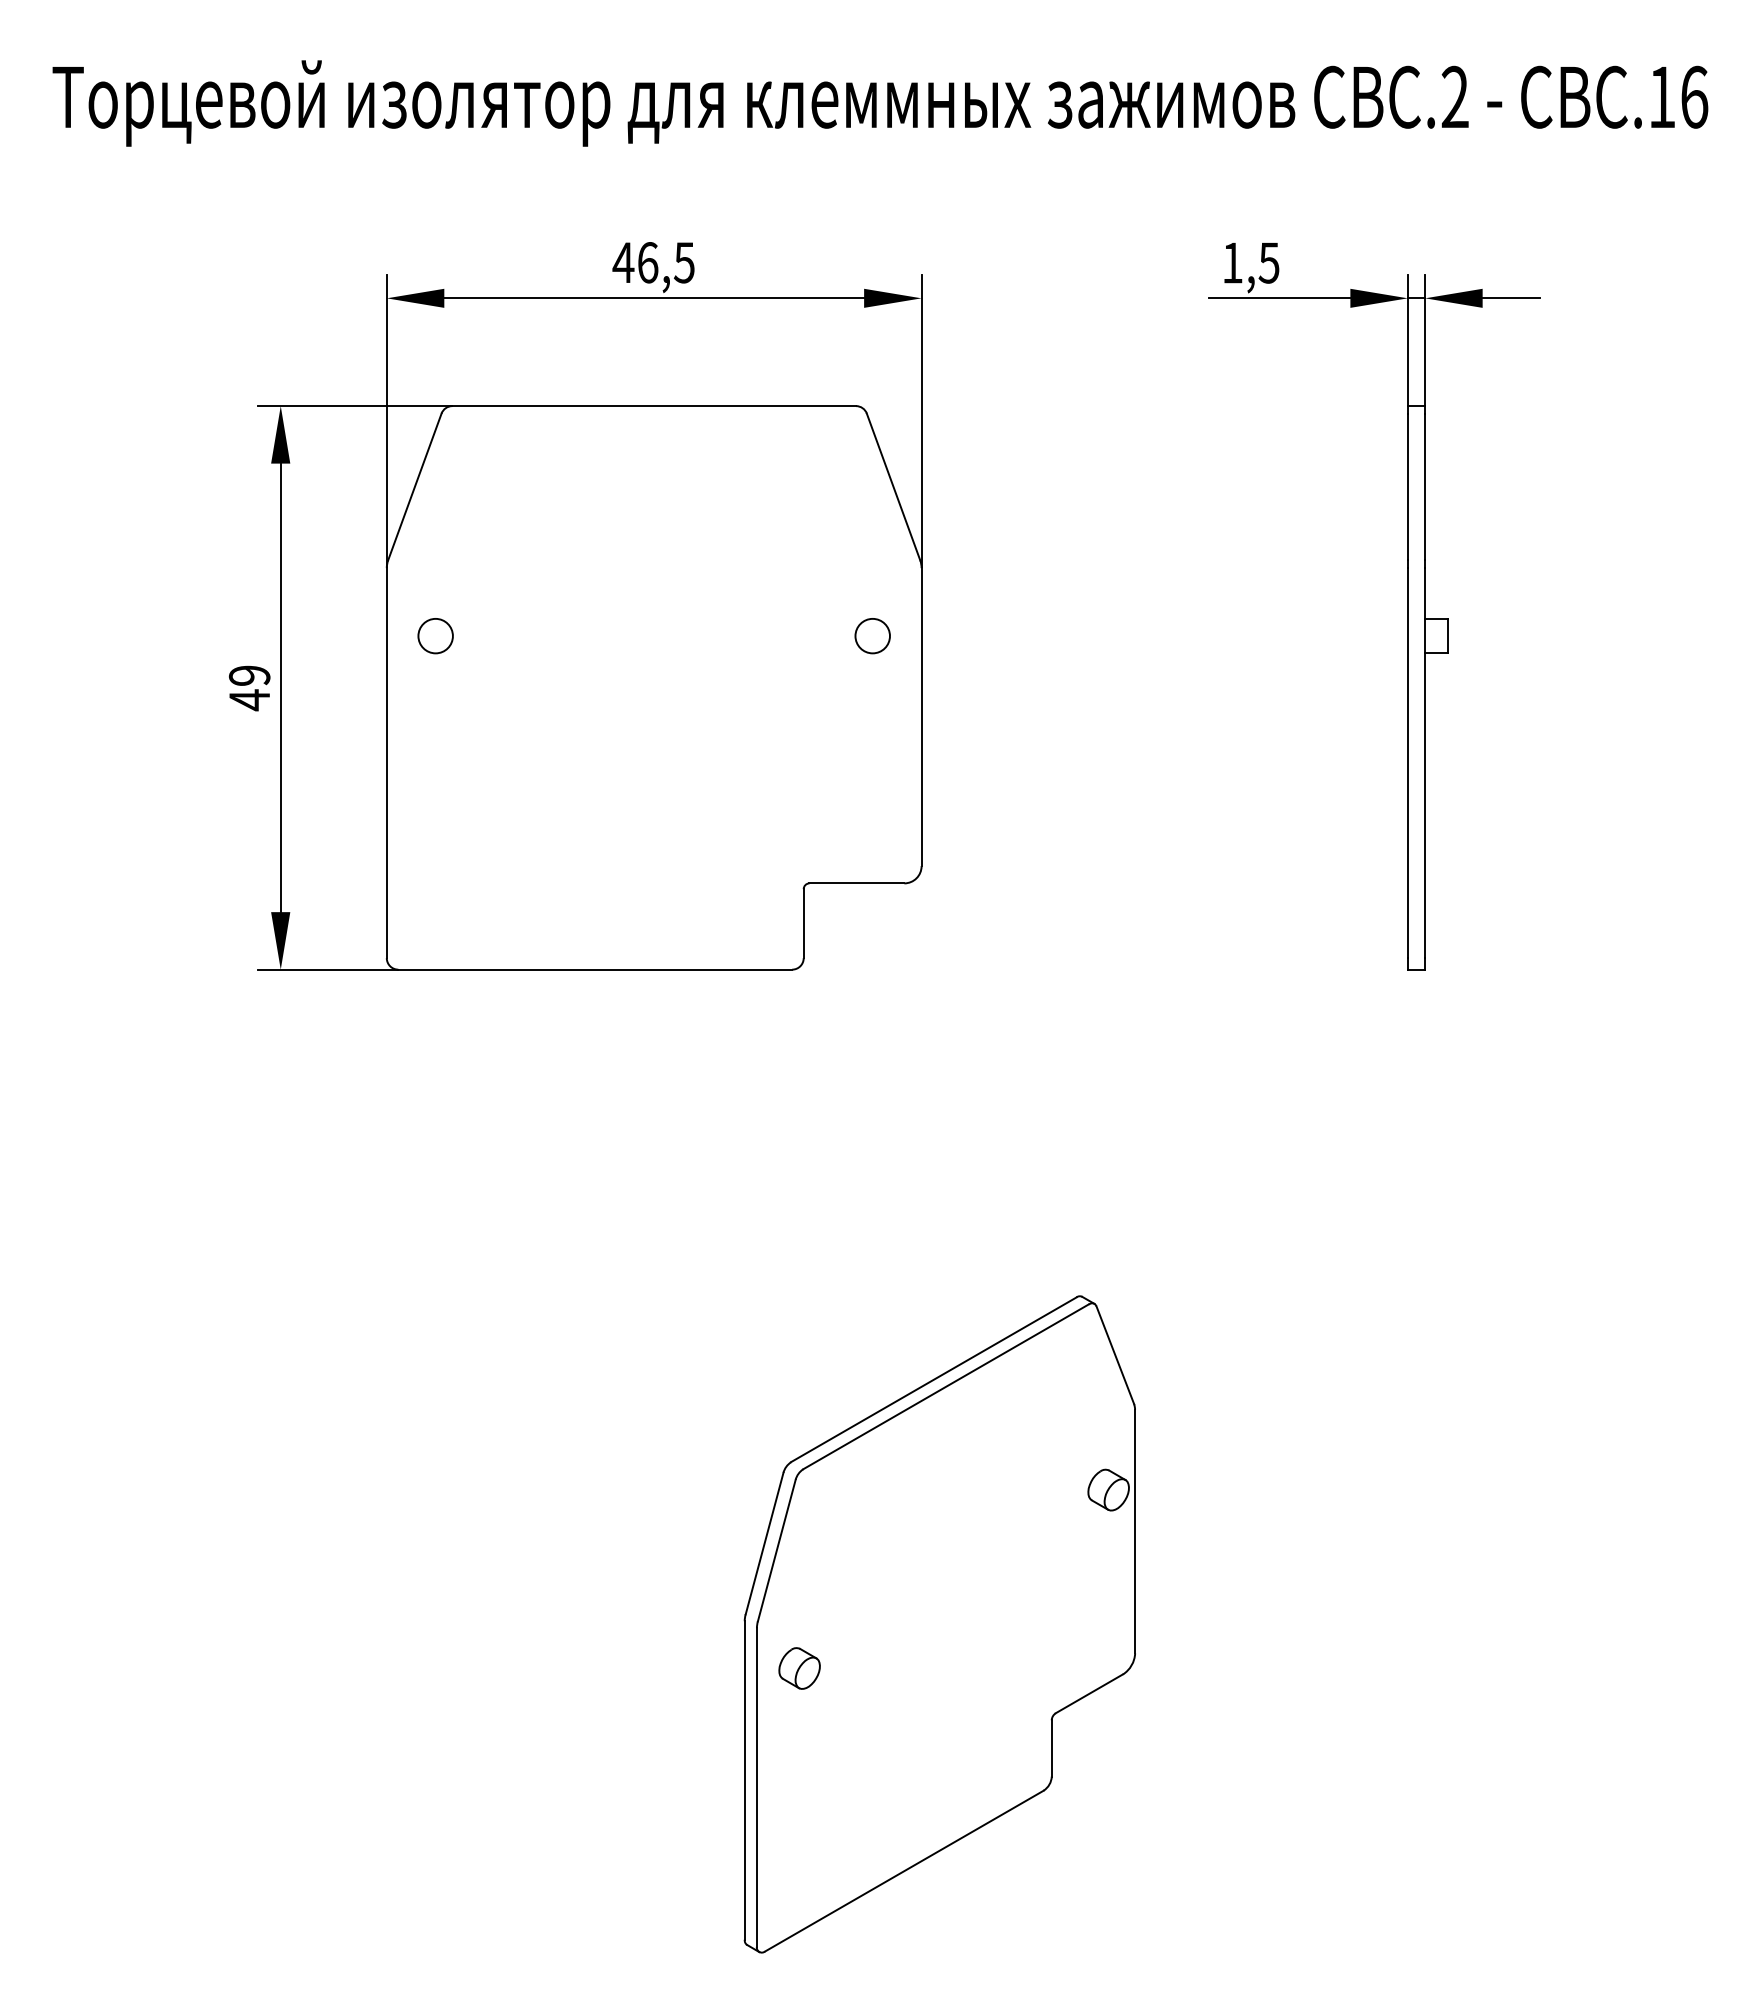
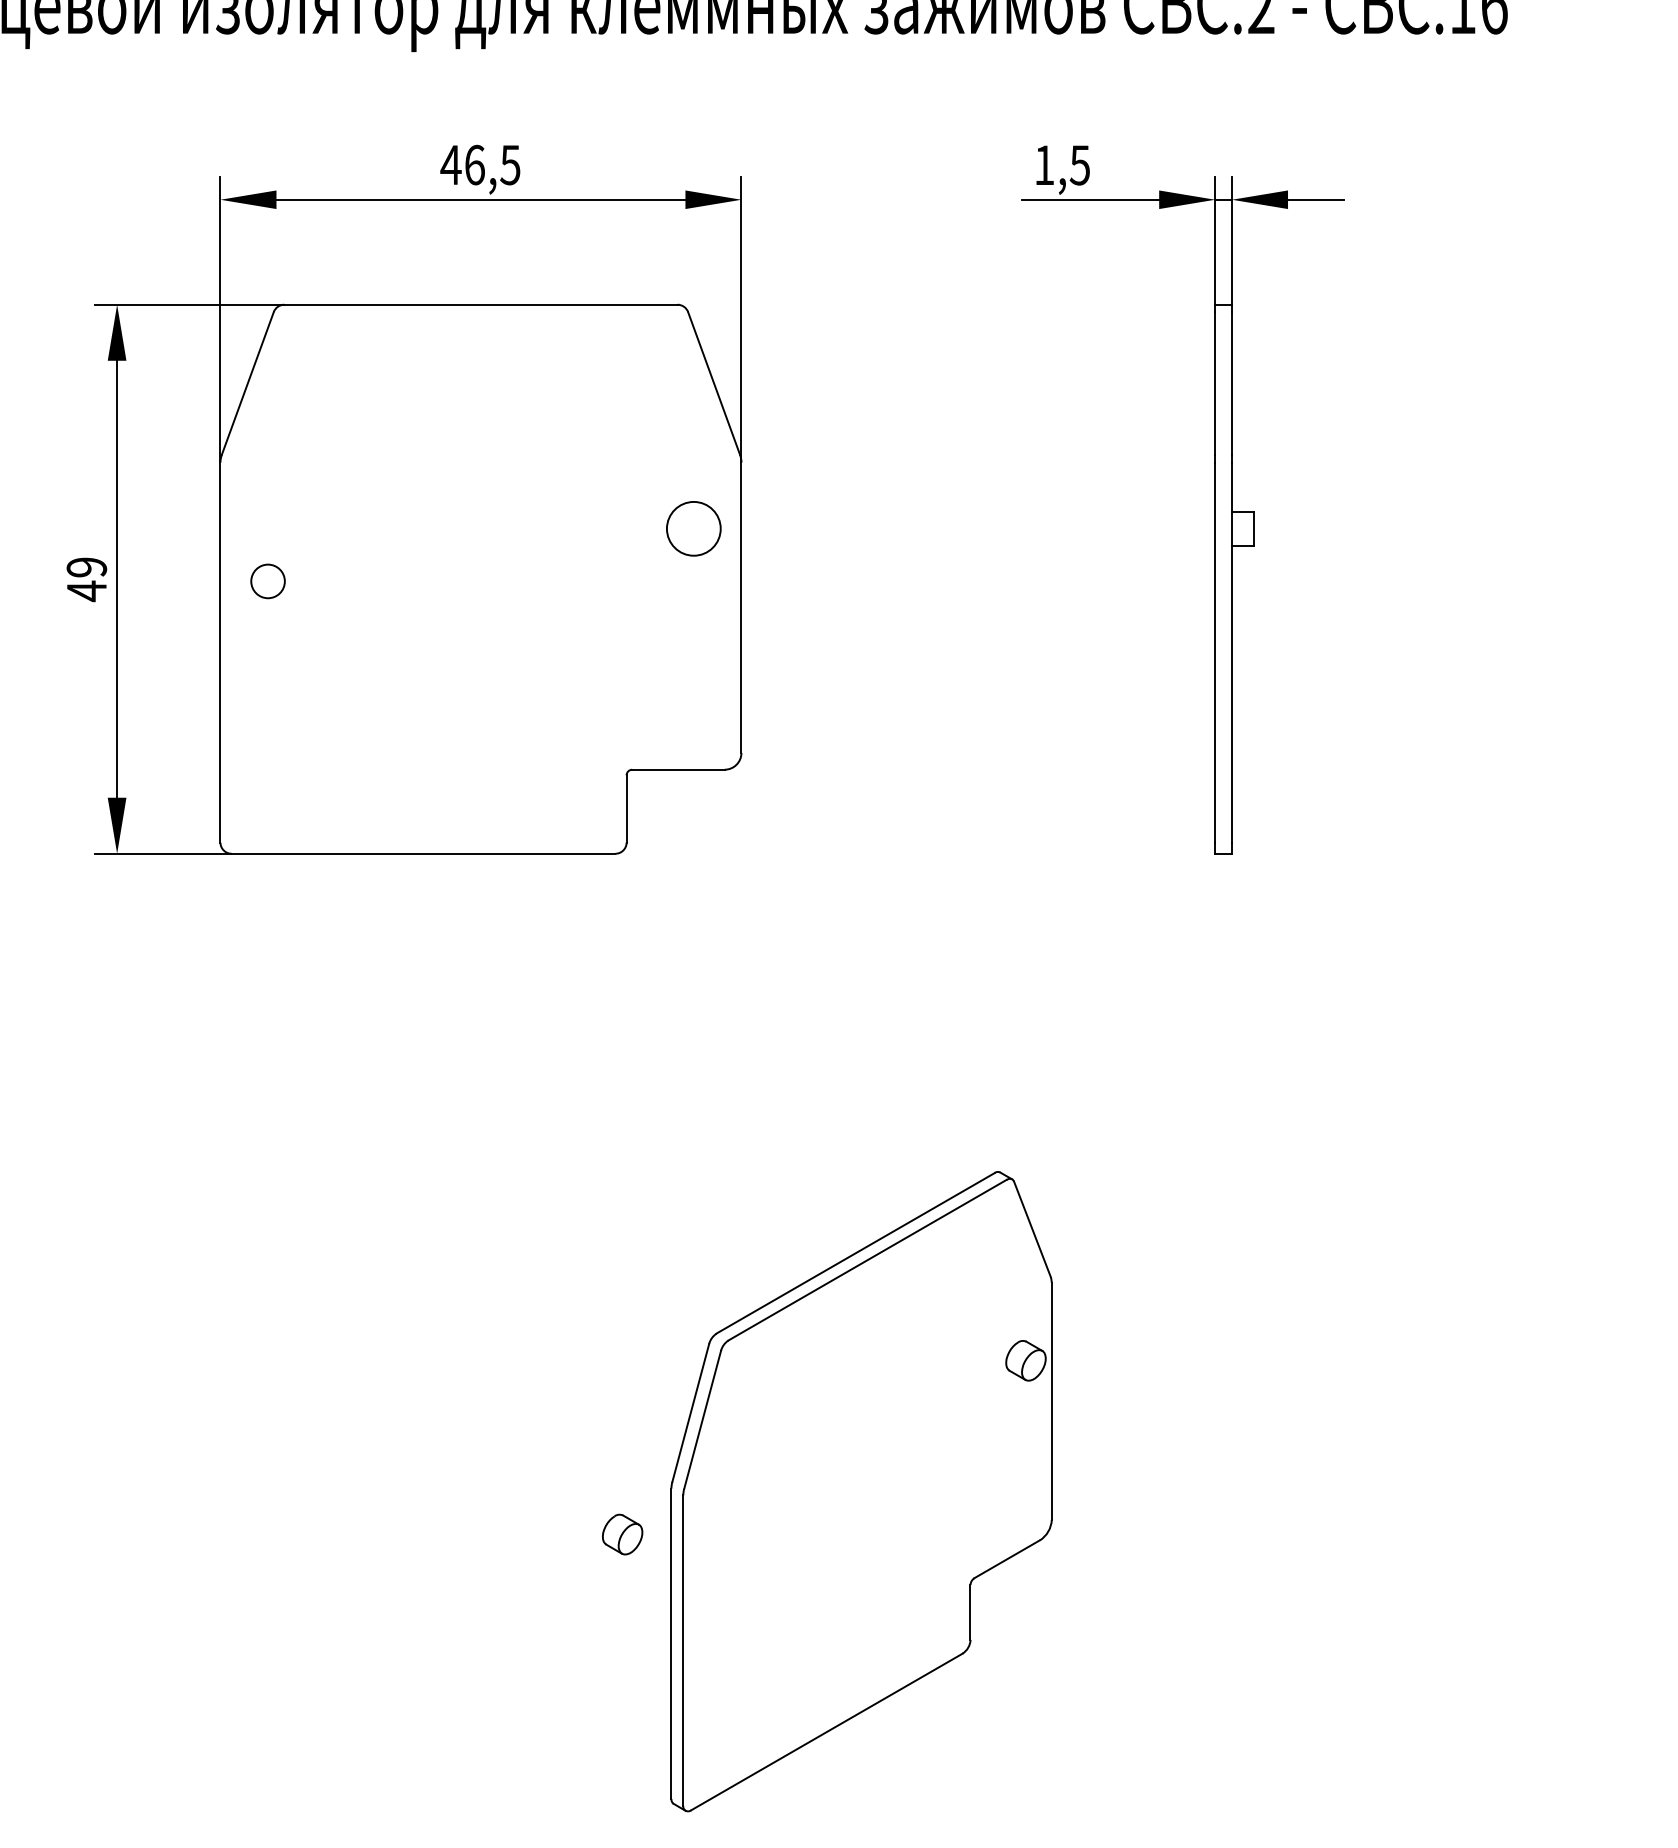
circle: (872, 635) -> (693, 528), size x1.6
circle: (435, 636) -> (267, 581), moved
part: (939, 1624) -> (861, 1491), moved

